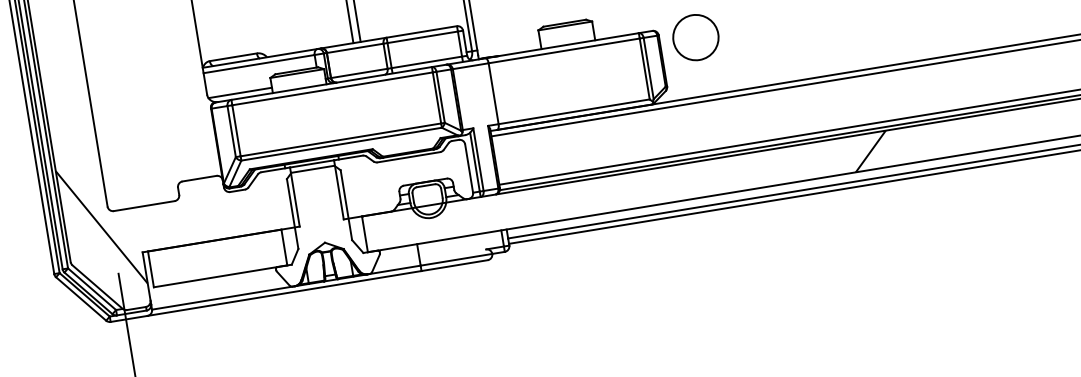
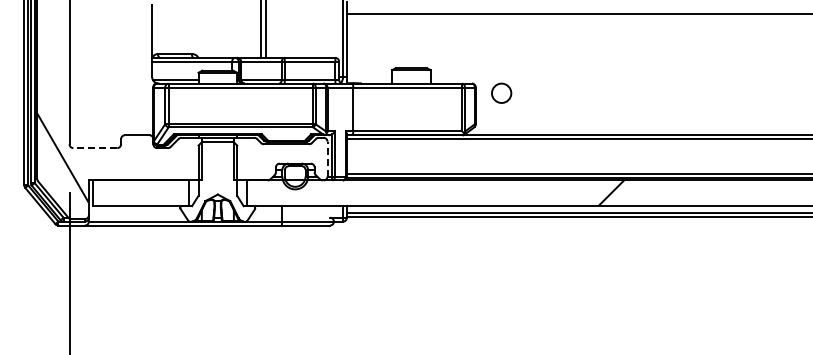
circle: (695, 37) -> (501, 93), size x0.6
line: (468, 167) -> (327, 158), solid -> dashed
line: (144, 206) -> (95, 148), solid -> dashed

